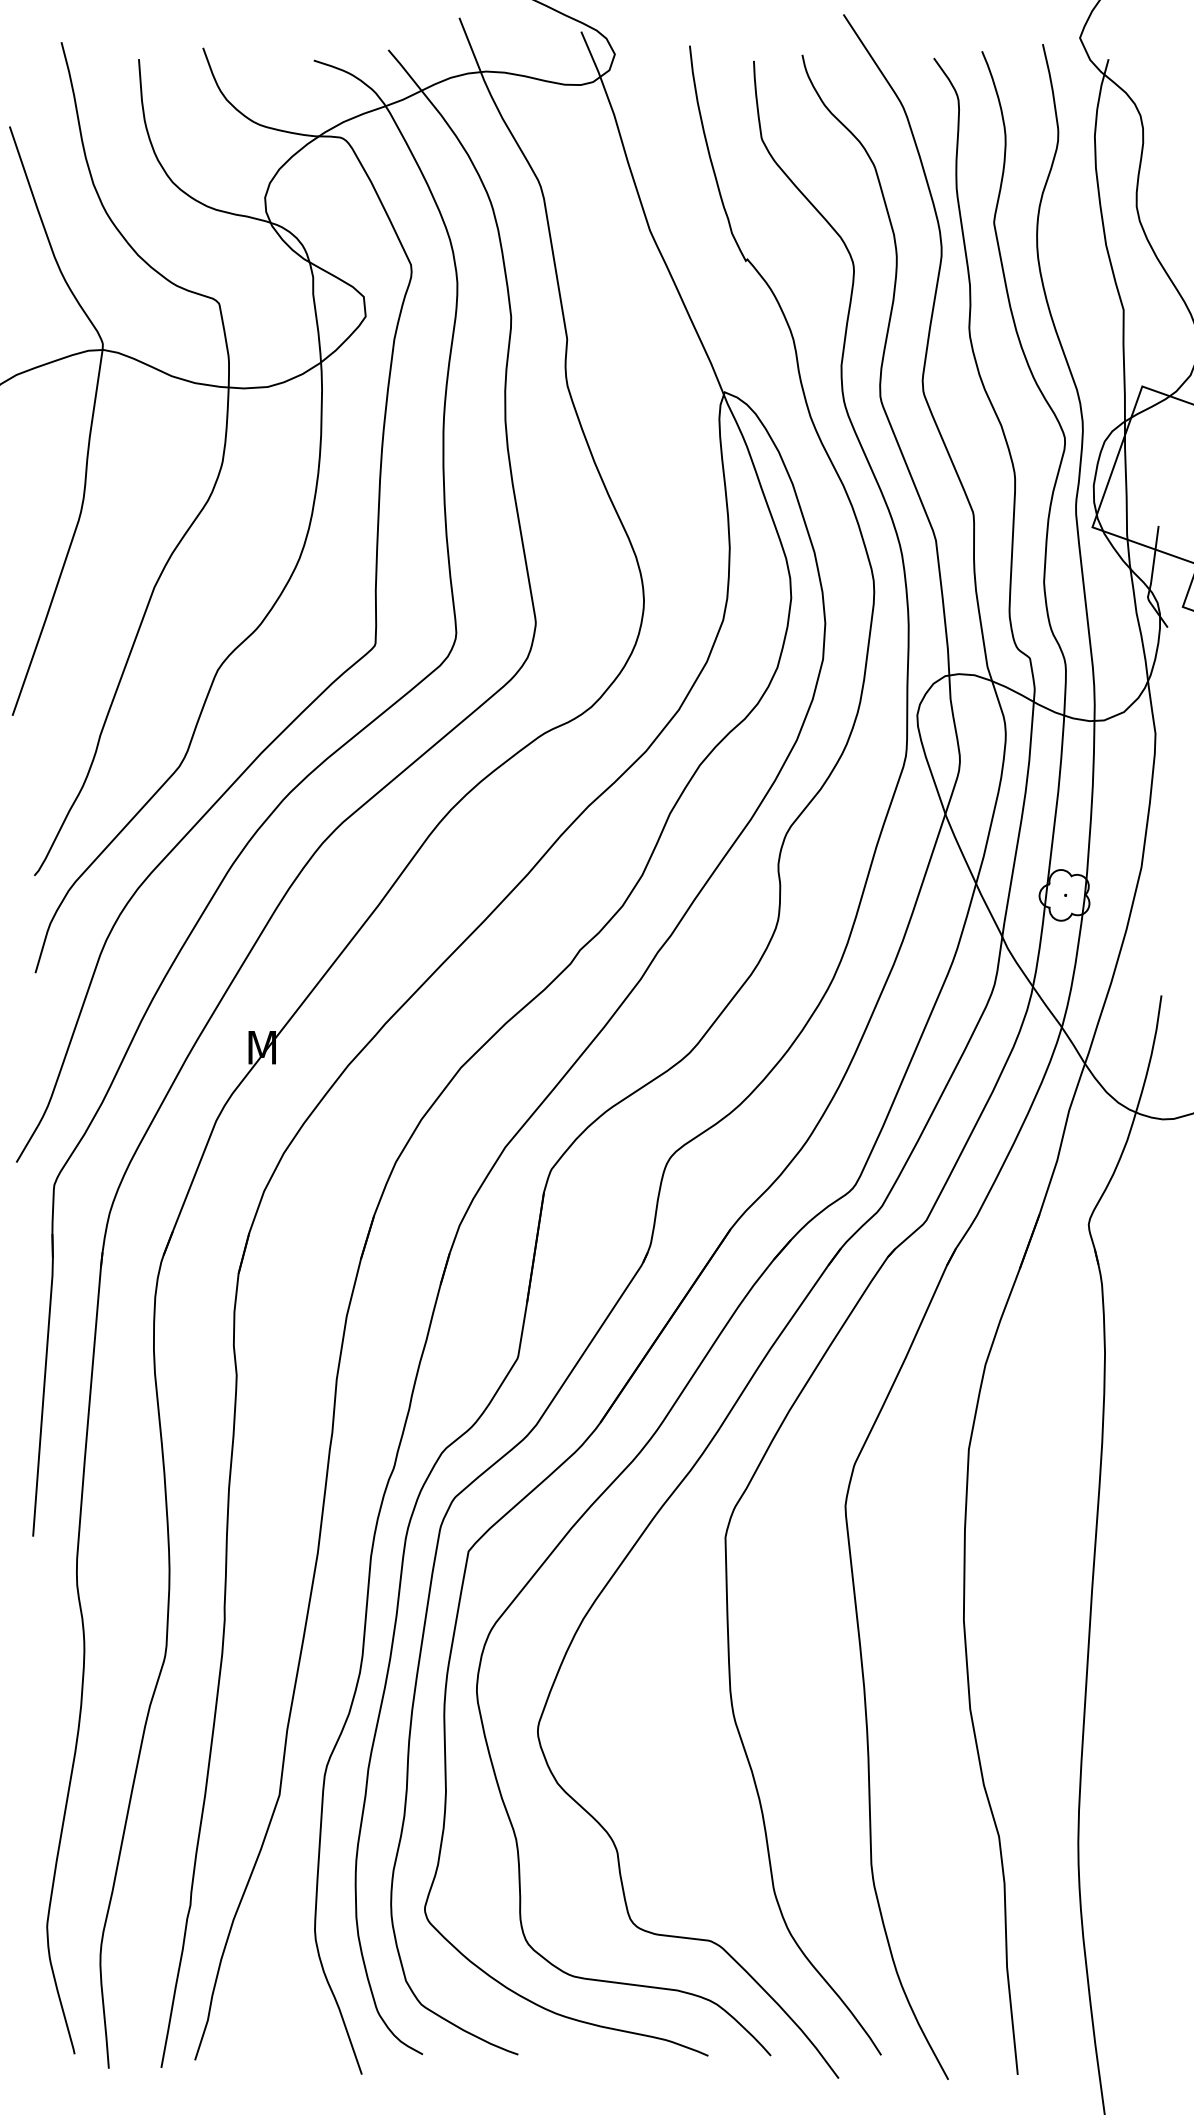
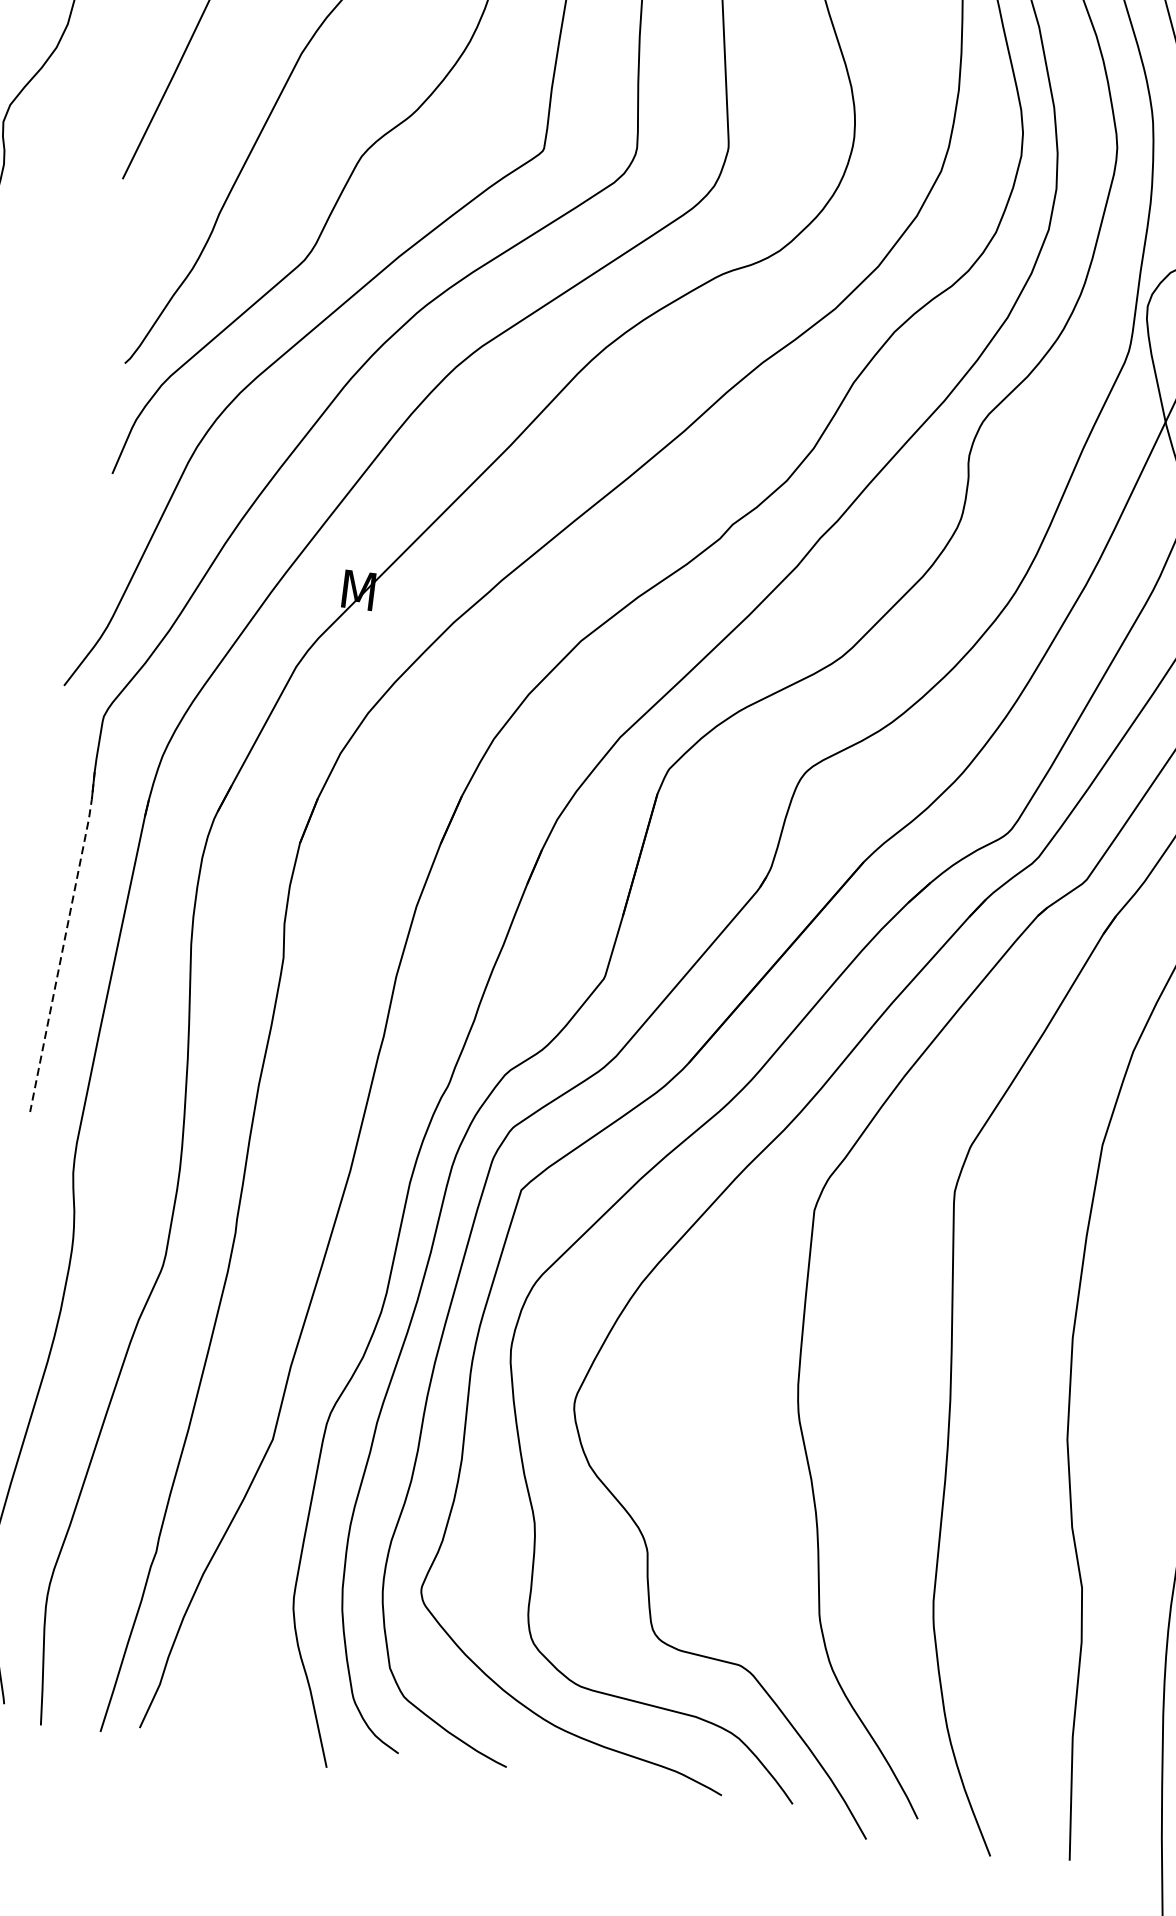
line: (44, 1384) -> (64, 941), solid -> dashed

